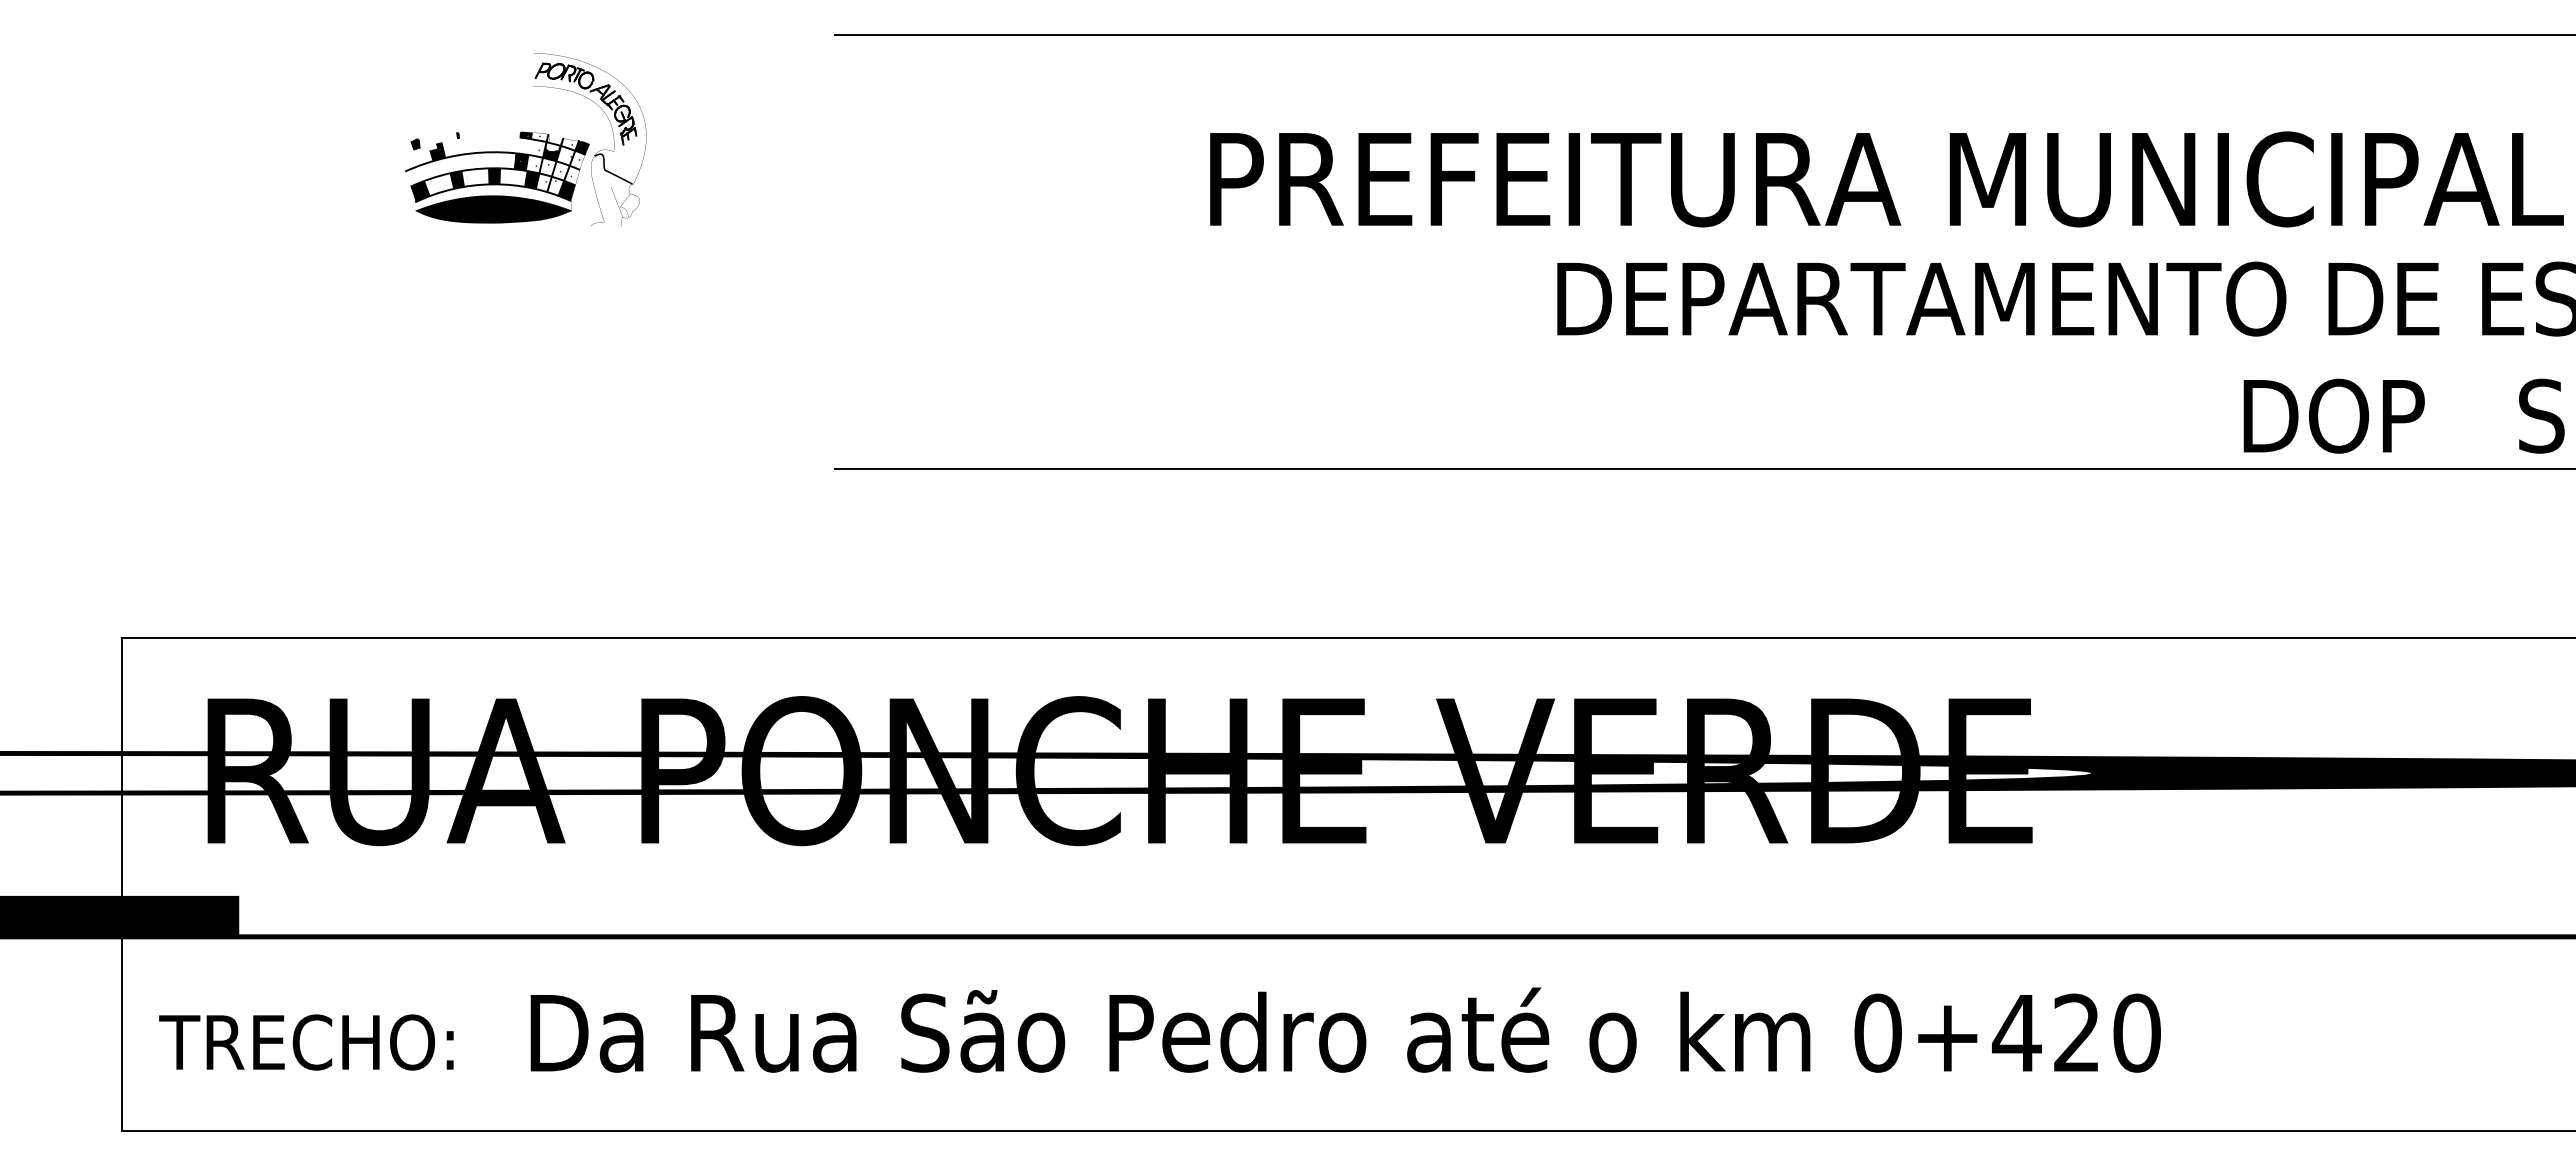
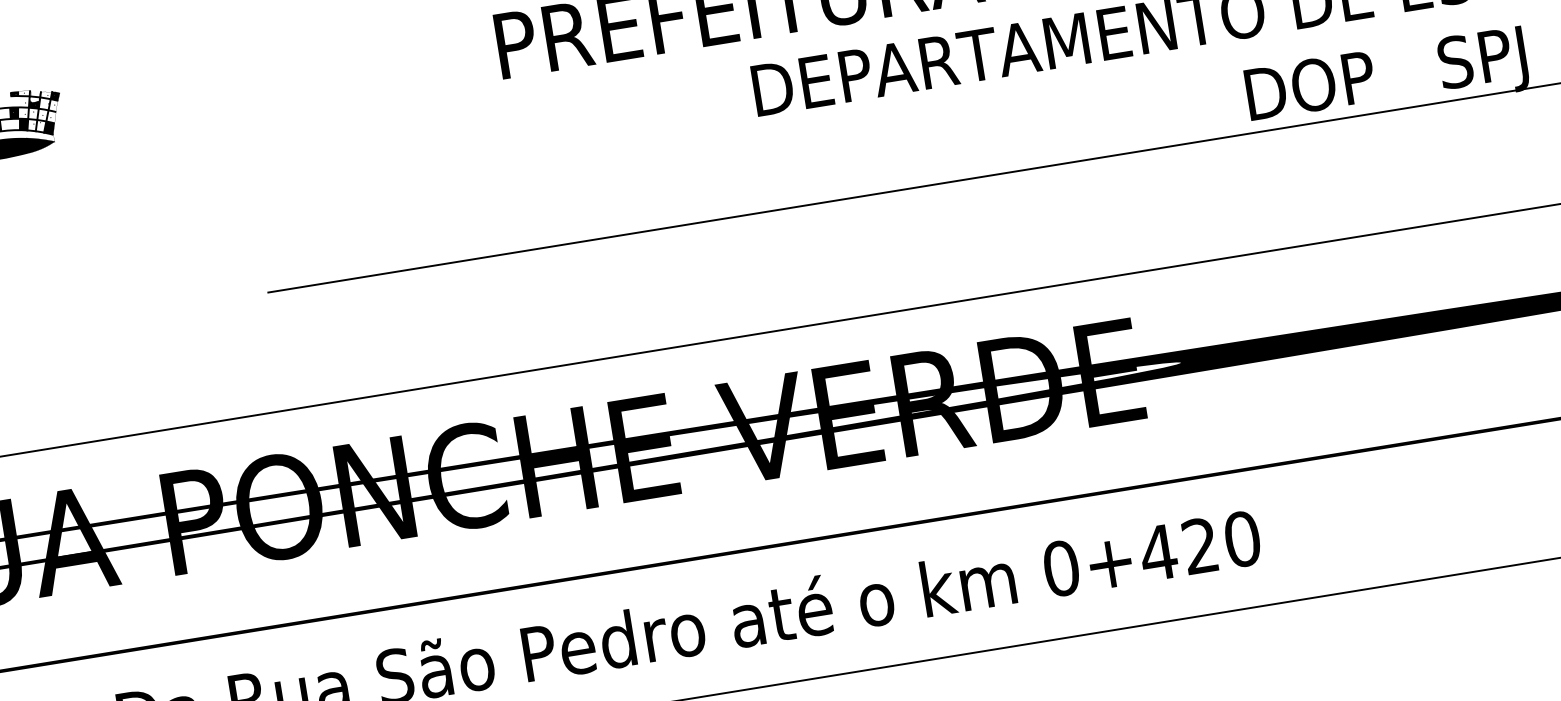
part: (598, 151) -> (67, 97), removed

